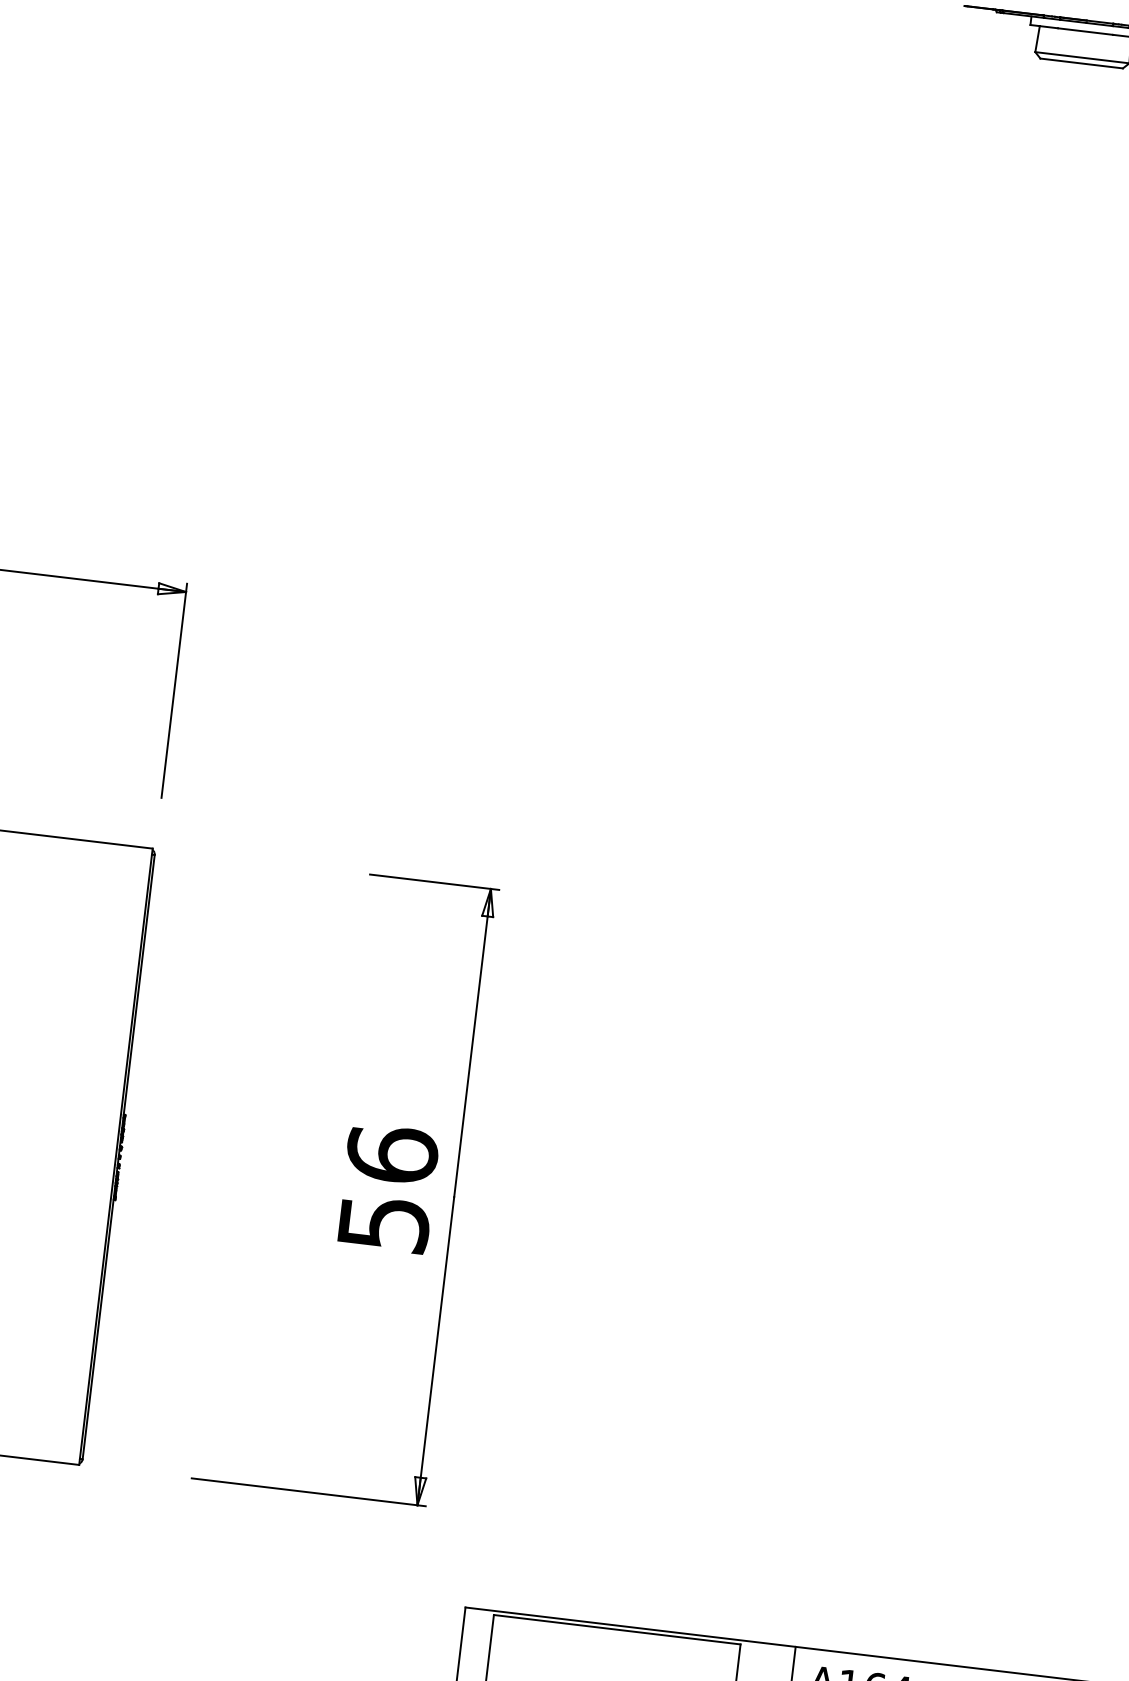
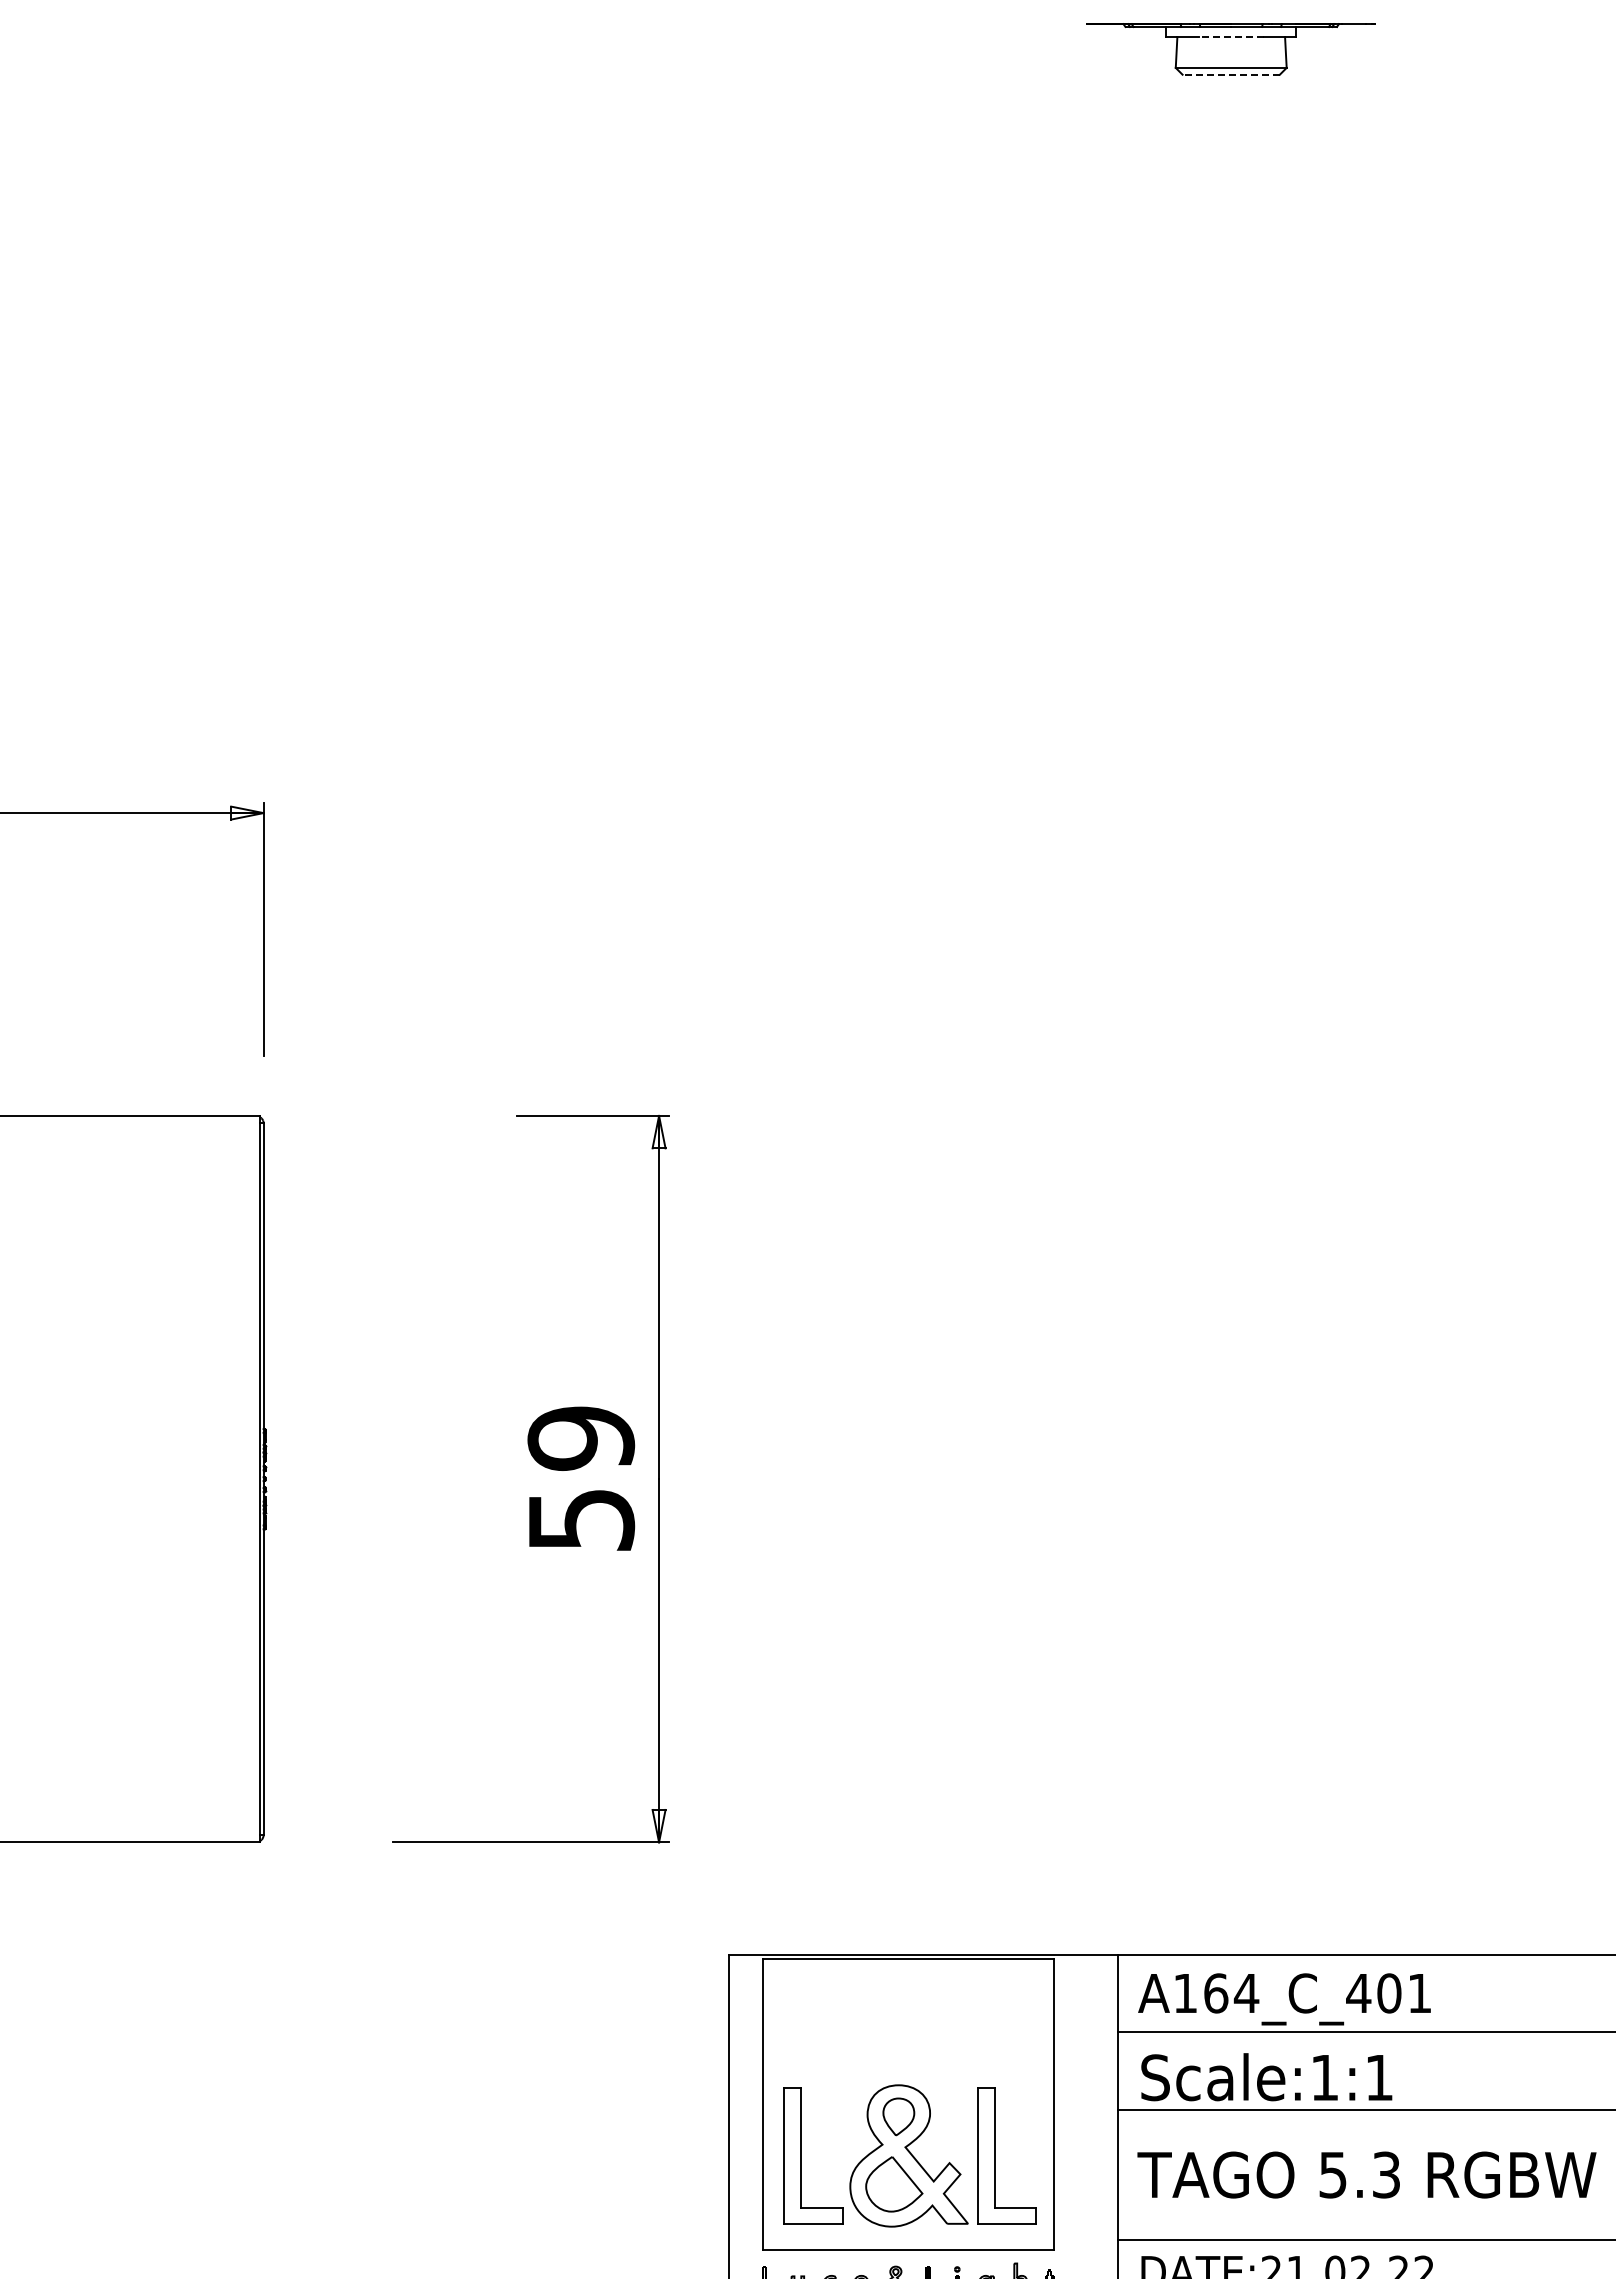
line: (1084, 31) -> (1230, 37), solid -> dashed
line: (1081, 63) -> (1231, 74), solid -> dashed
text: (392, 1153) -> (581, 1437), 56 -> 59

